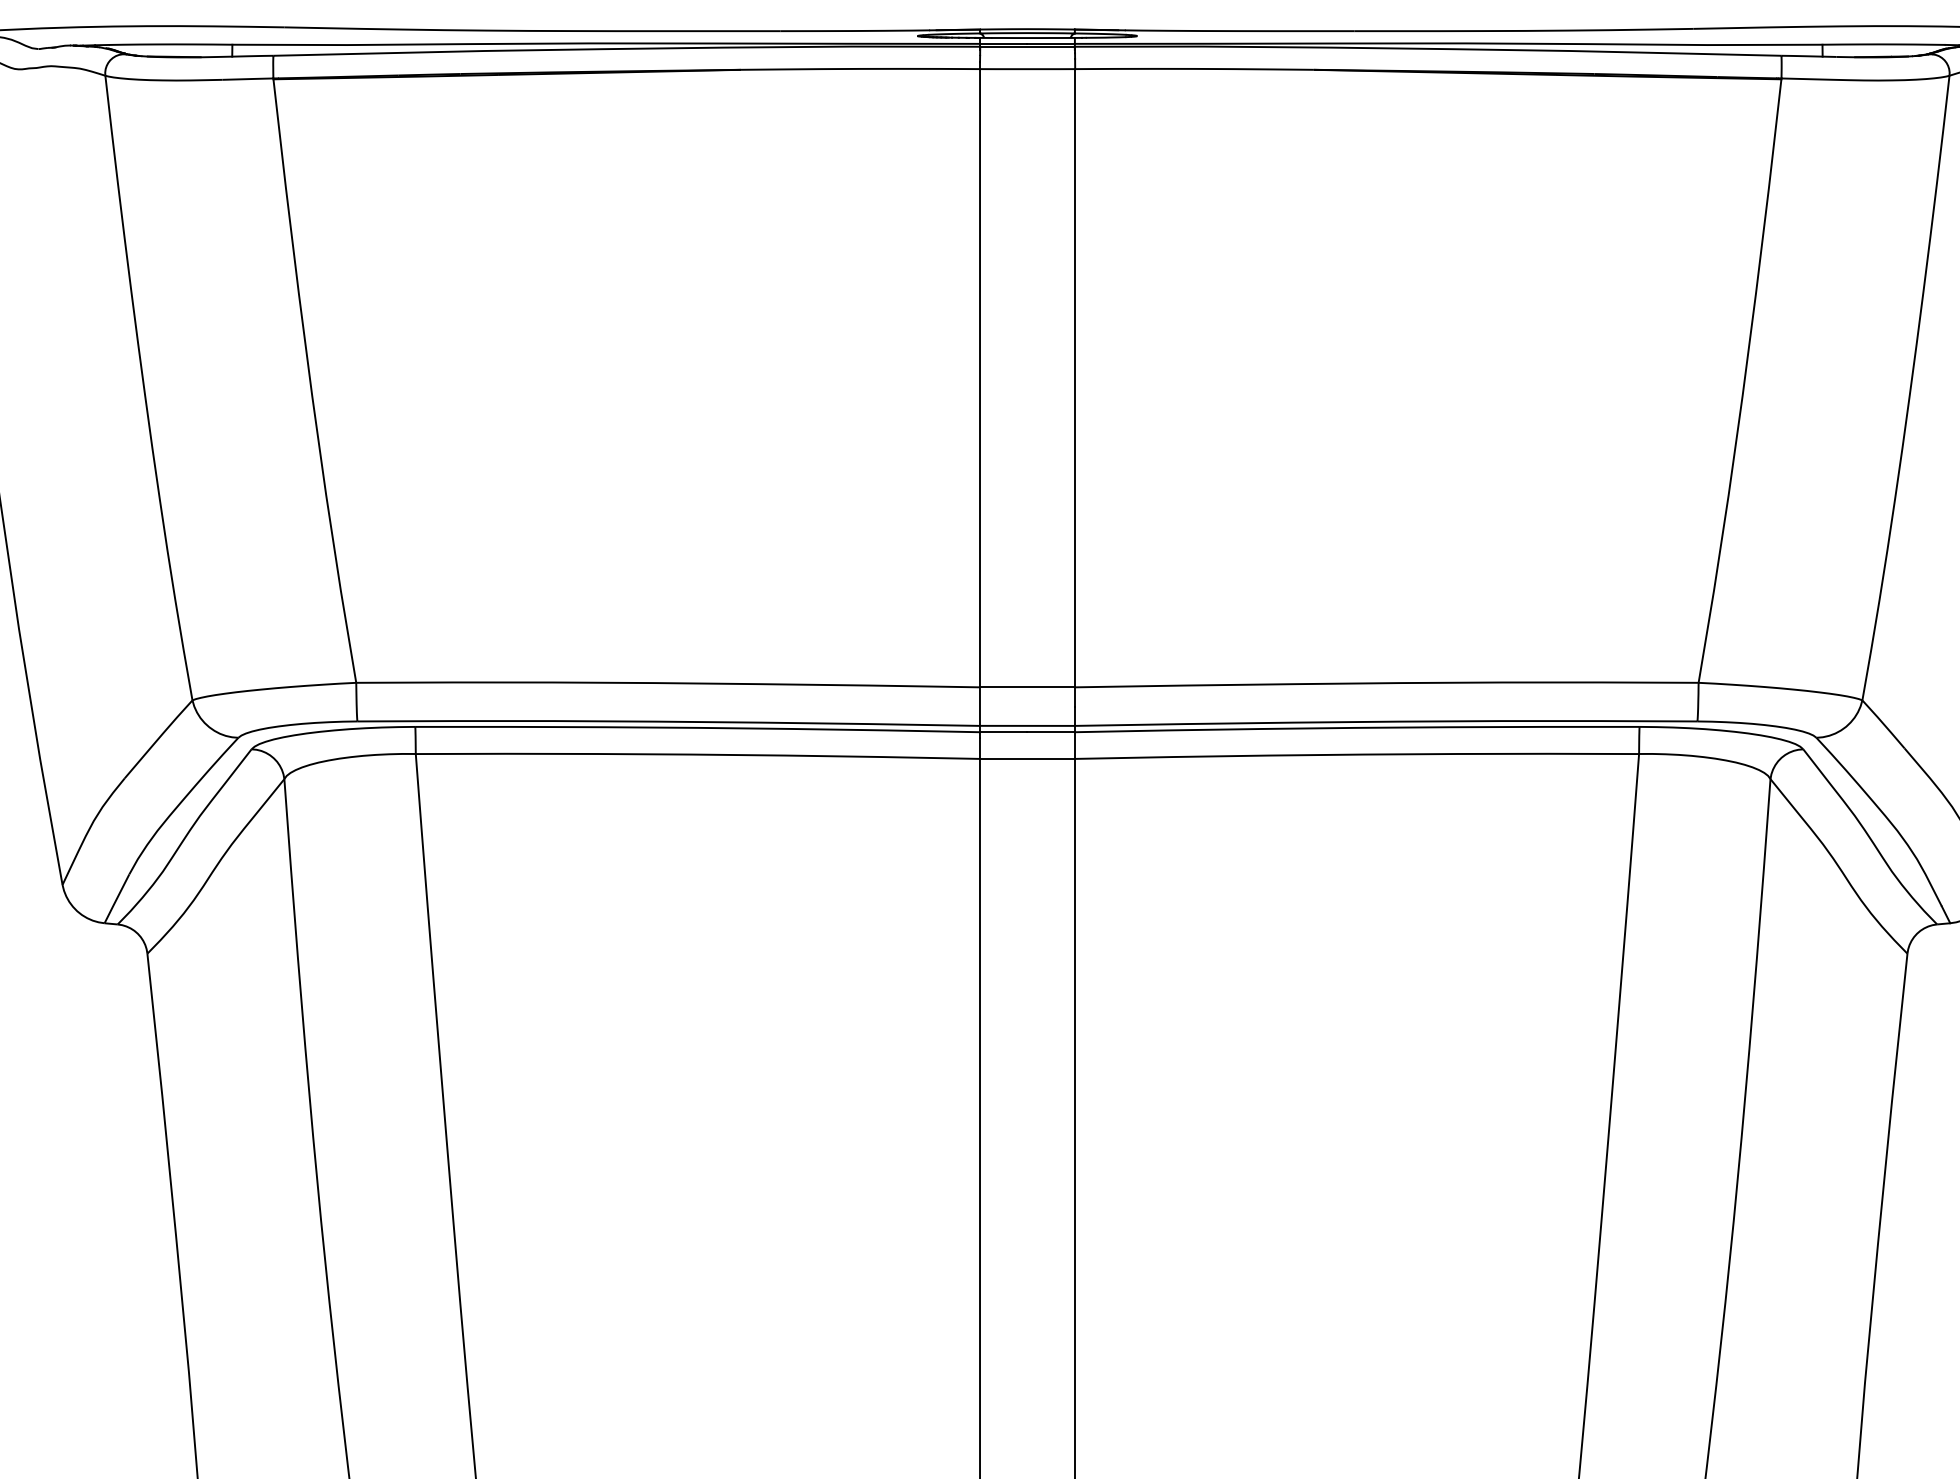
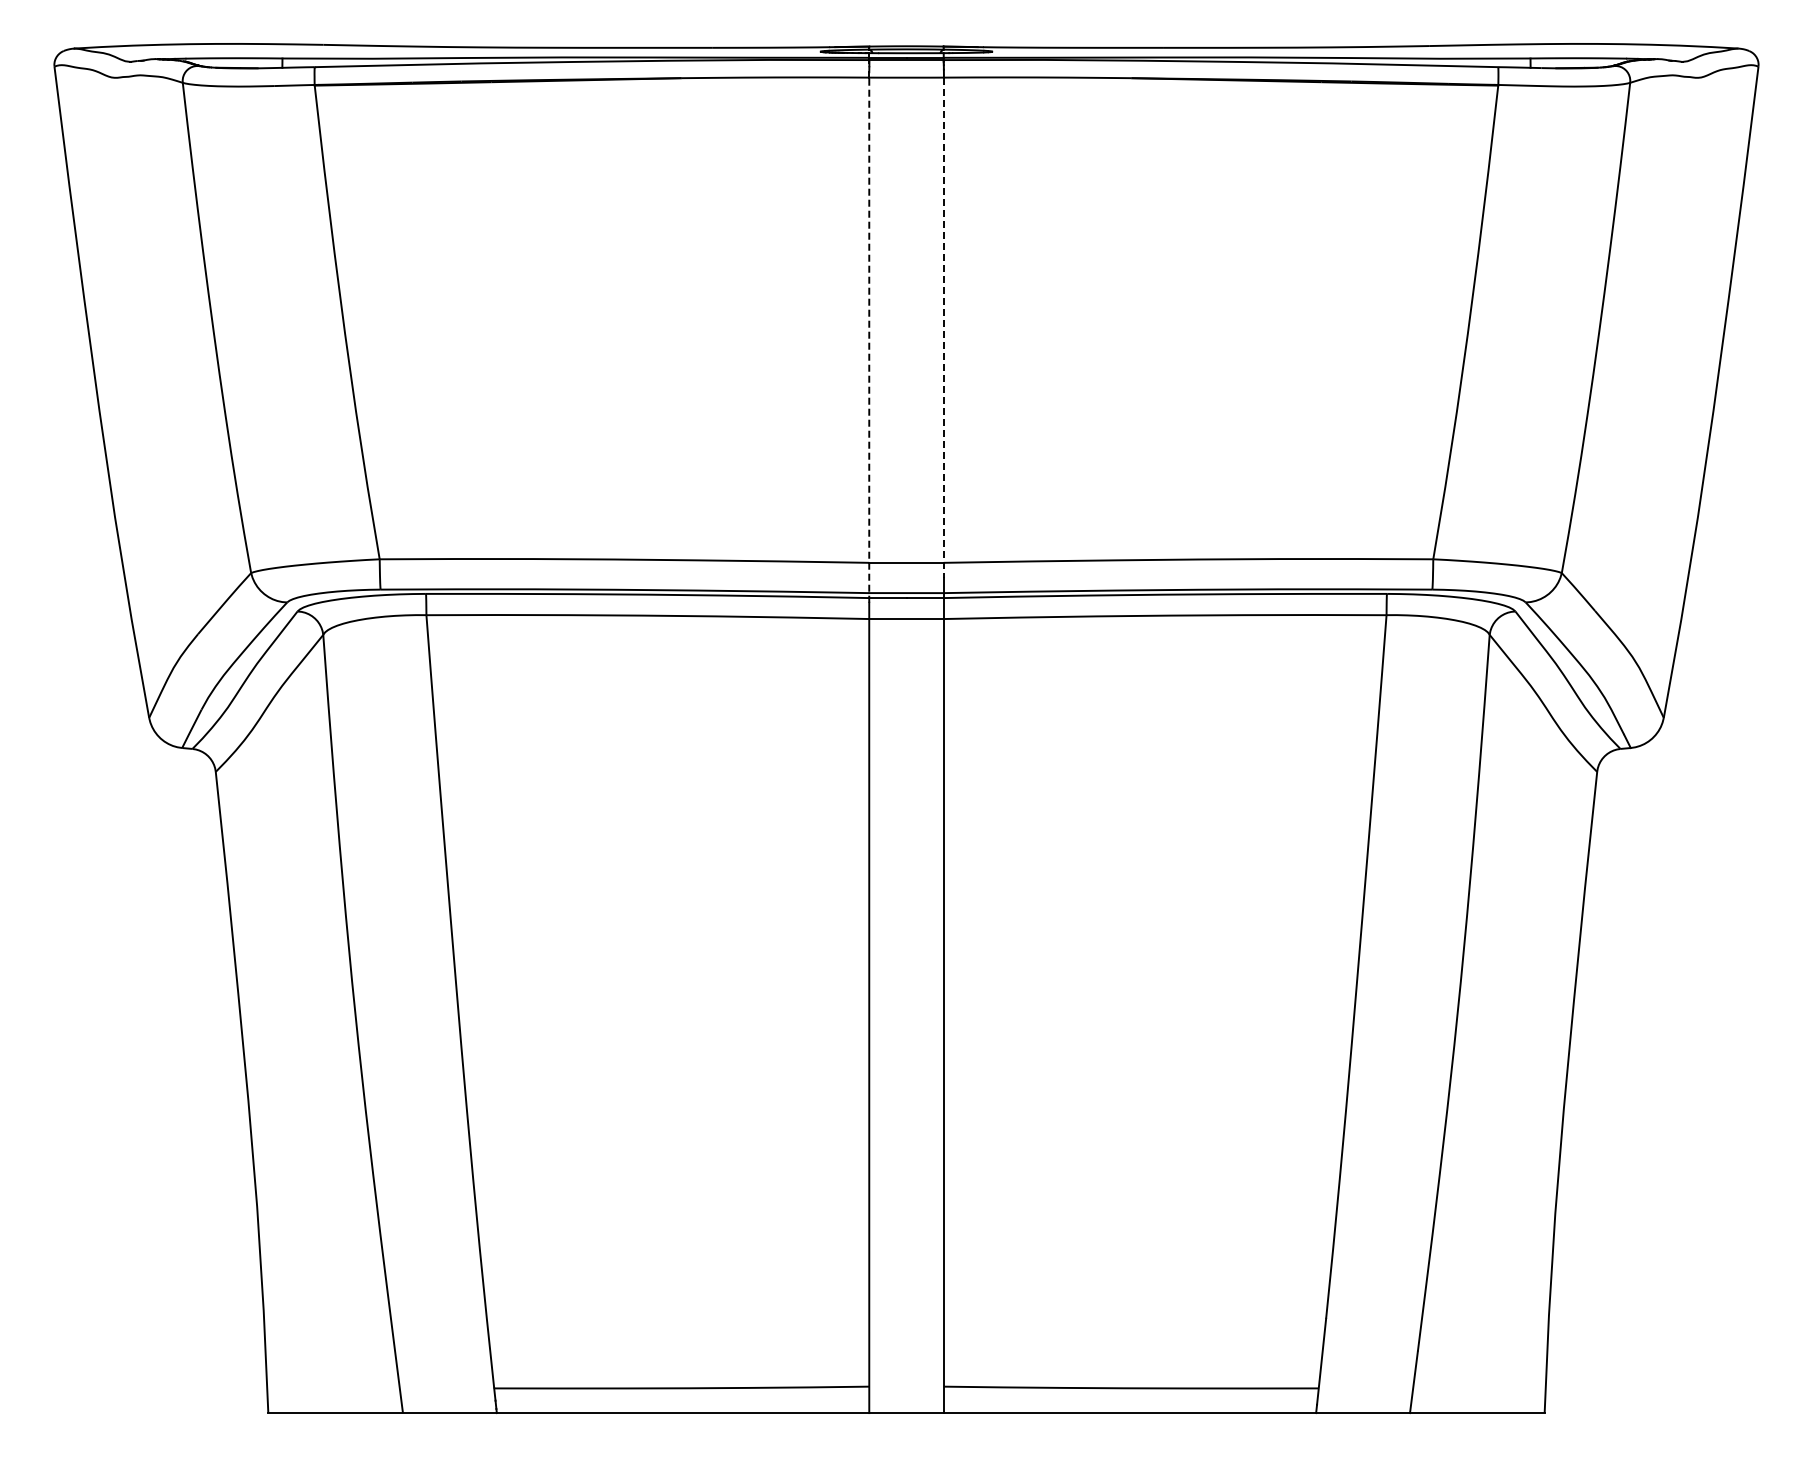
line: (1074, 388) -> (943, 328), solid -> dashed
line: (980, 404) -> (869, 340), solid -> dashed

